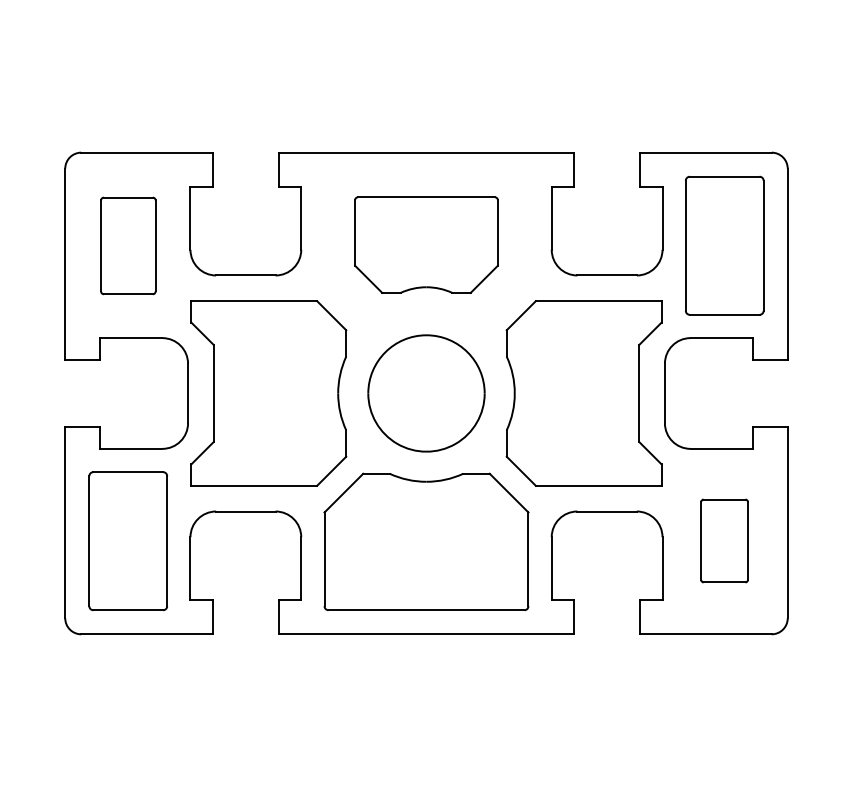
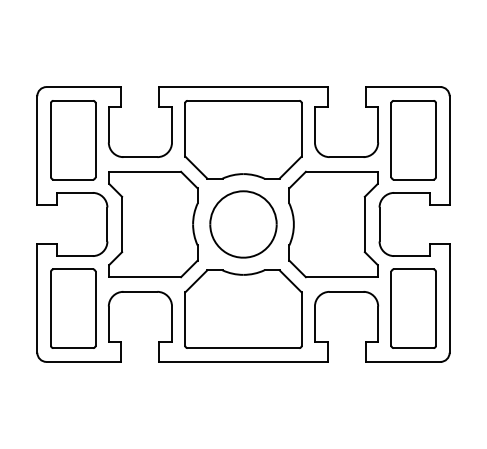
part: (426, 244) -> (243, 139), size x1.43
part: (128, 246) -> (73, 140), size x1.43
part: (724, 540) -> (413, 308), size x1.67

